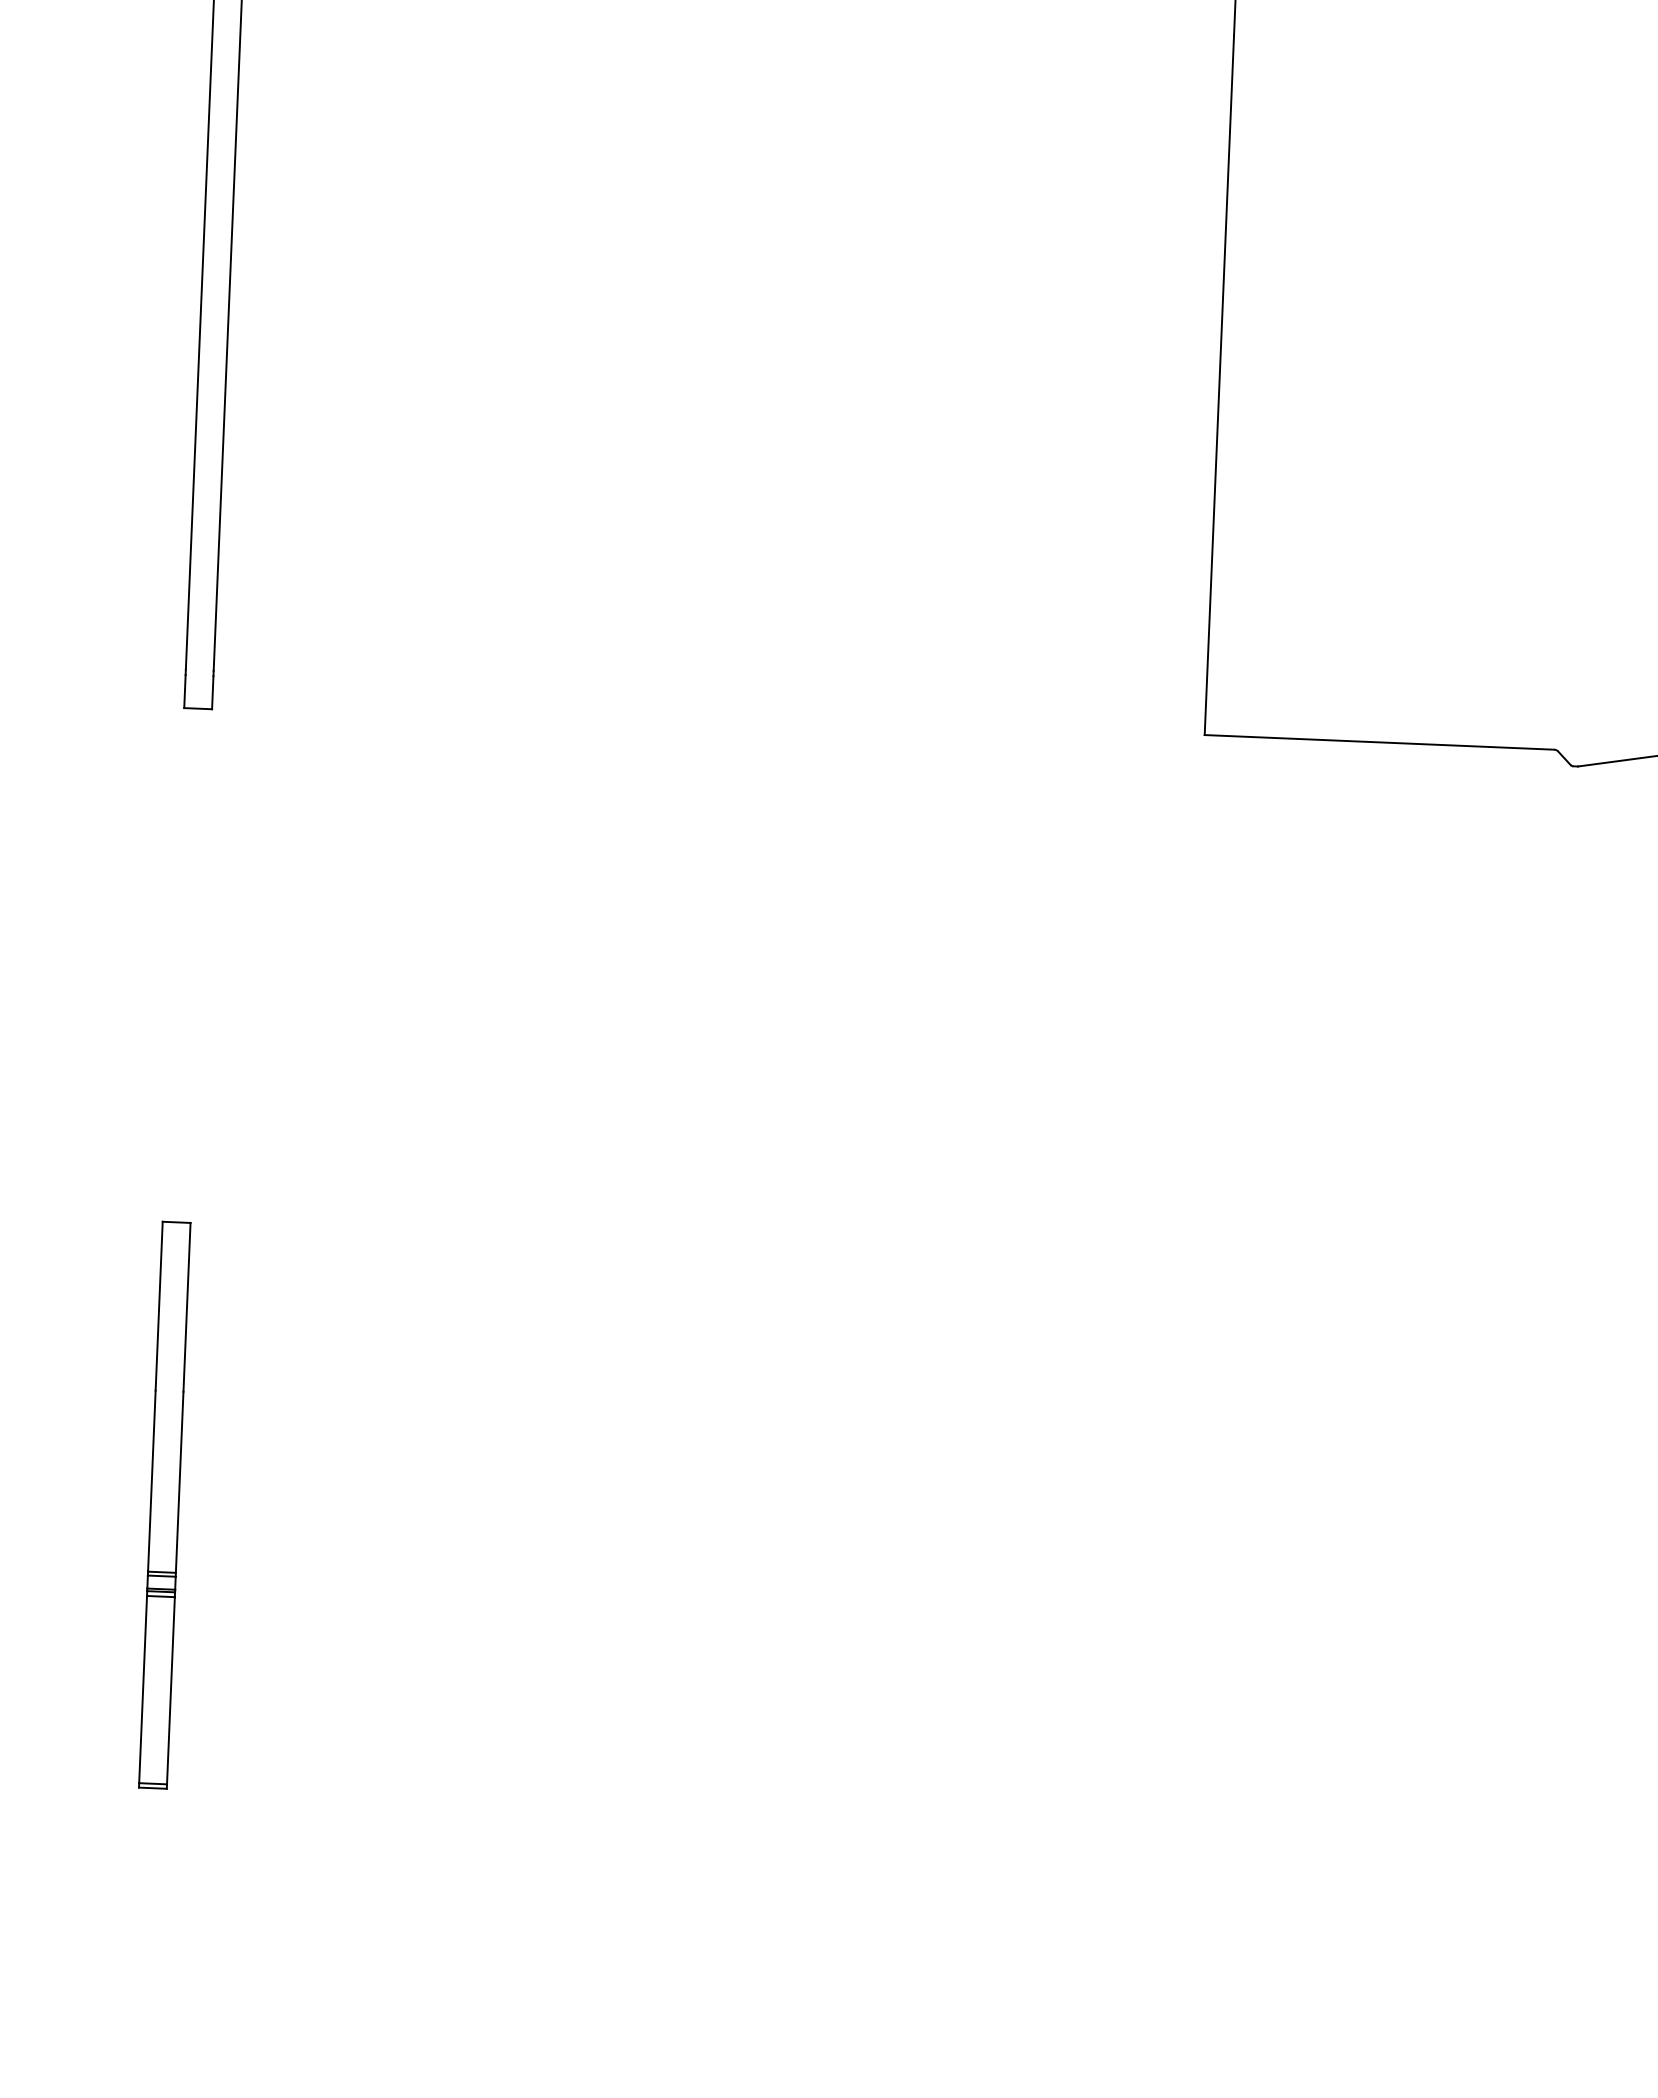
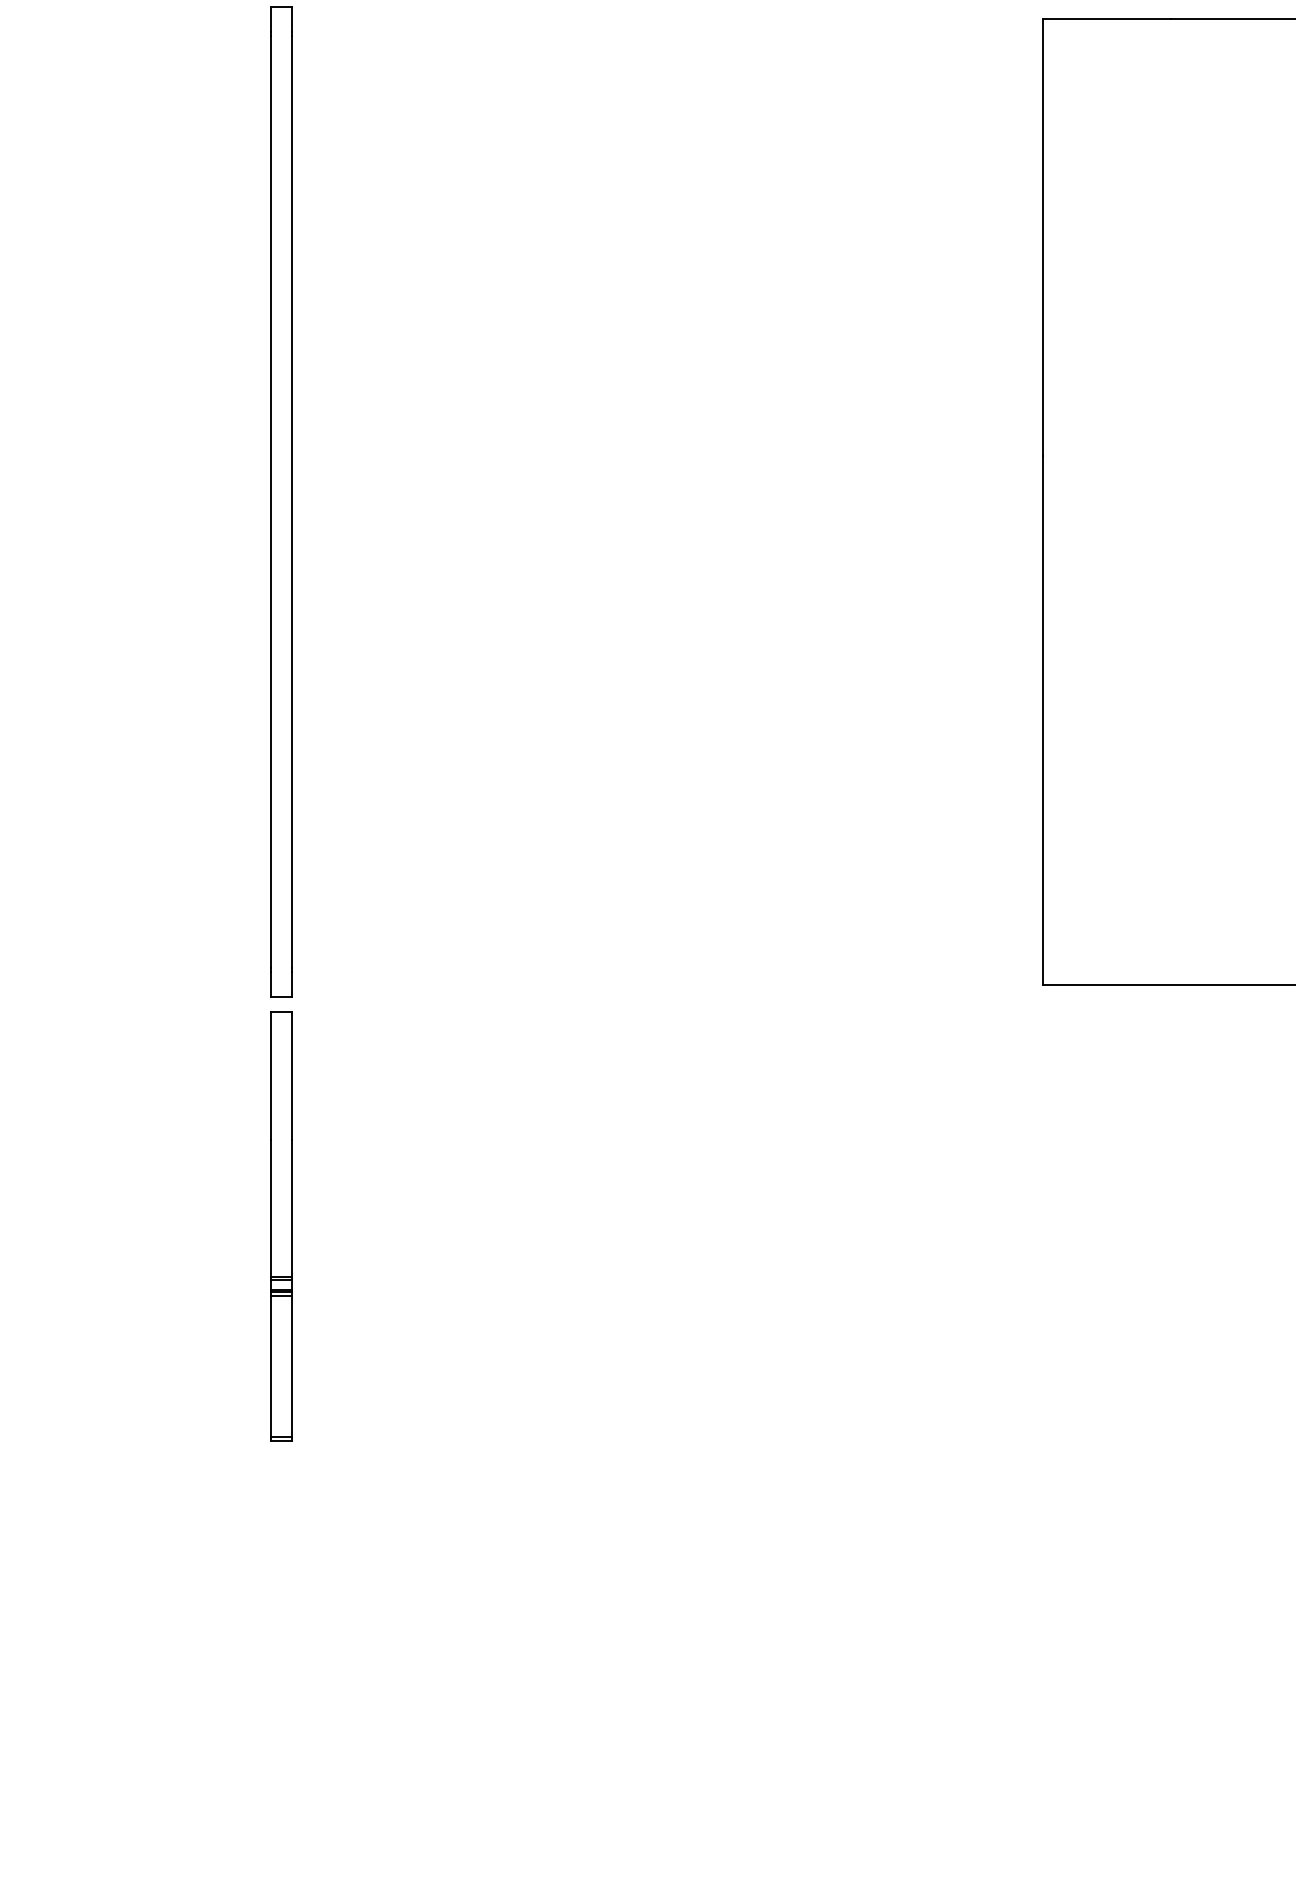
part: (164, 1505) -> (281, 1226), moved

